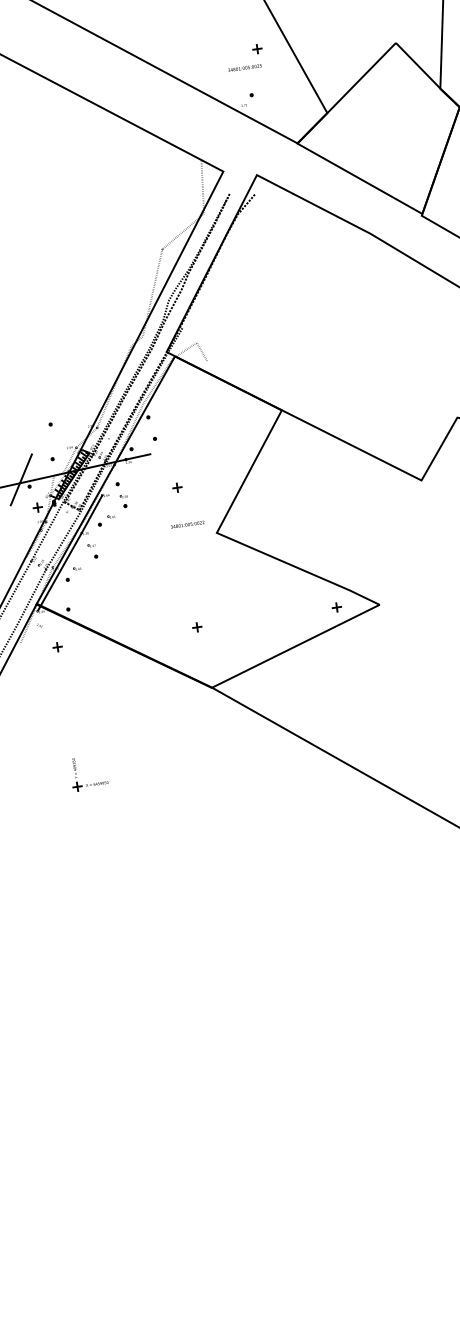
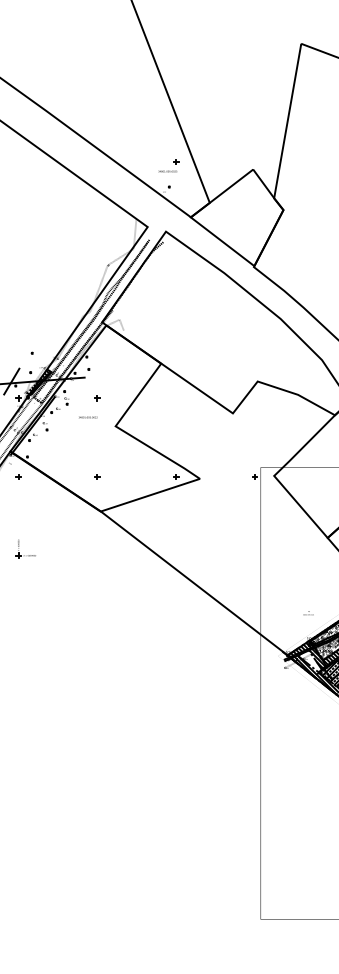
text: (188, 524) -> (88, 417), moved

